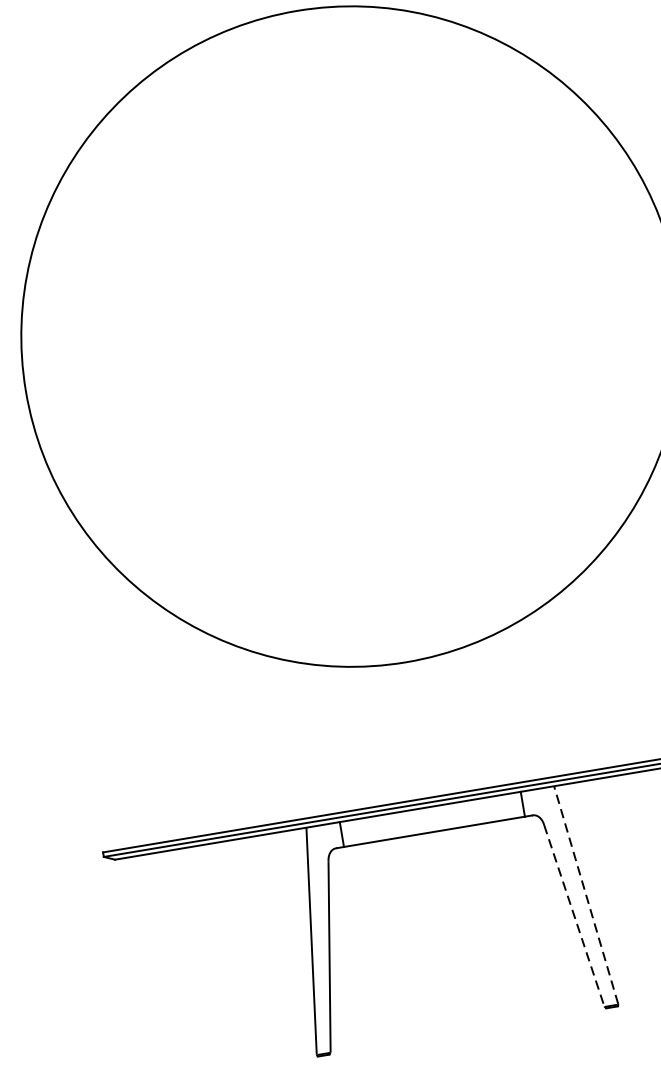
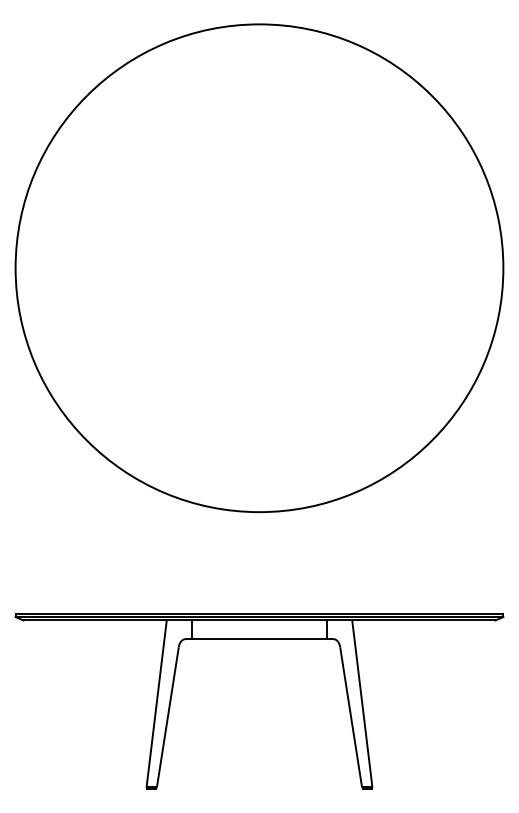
line: (586, 894) -> (362, 703), dashed -> solid
line: (574, 915) -> (351, 717), dashed -> solid

